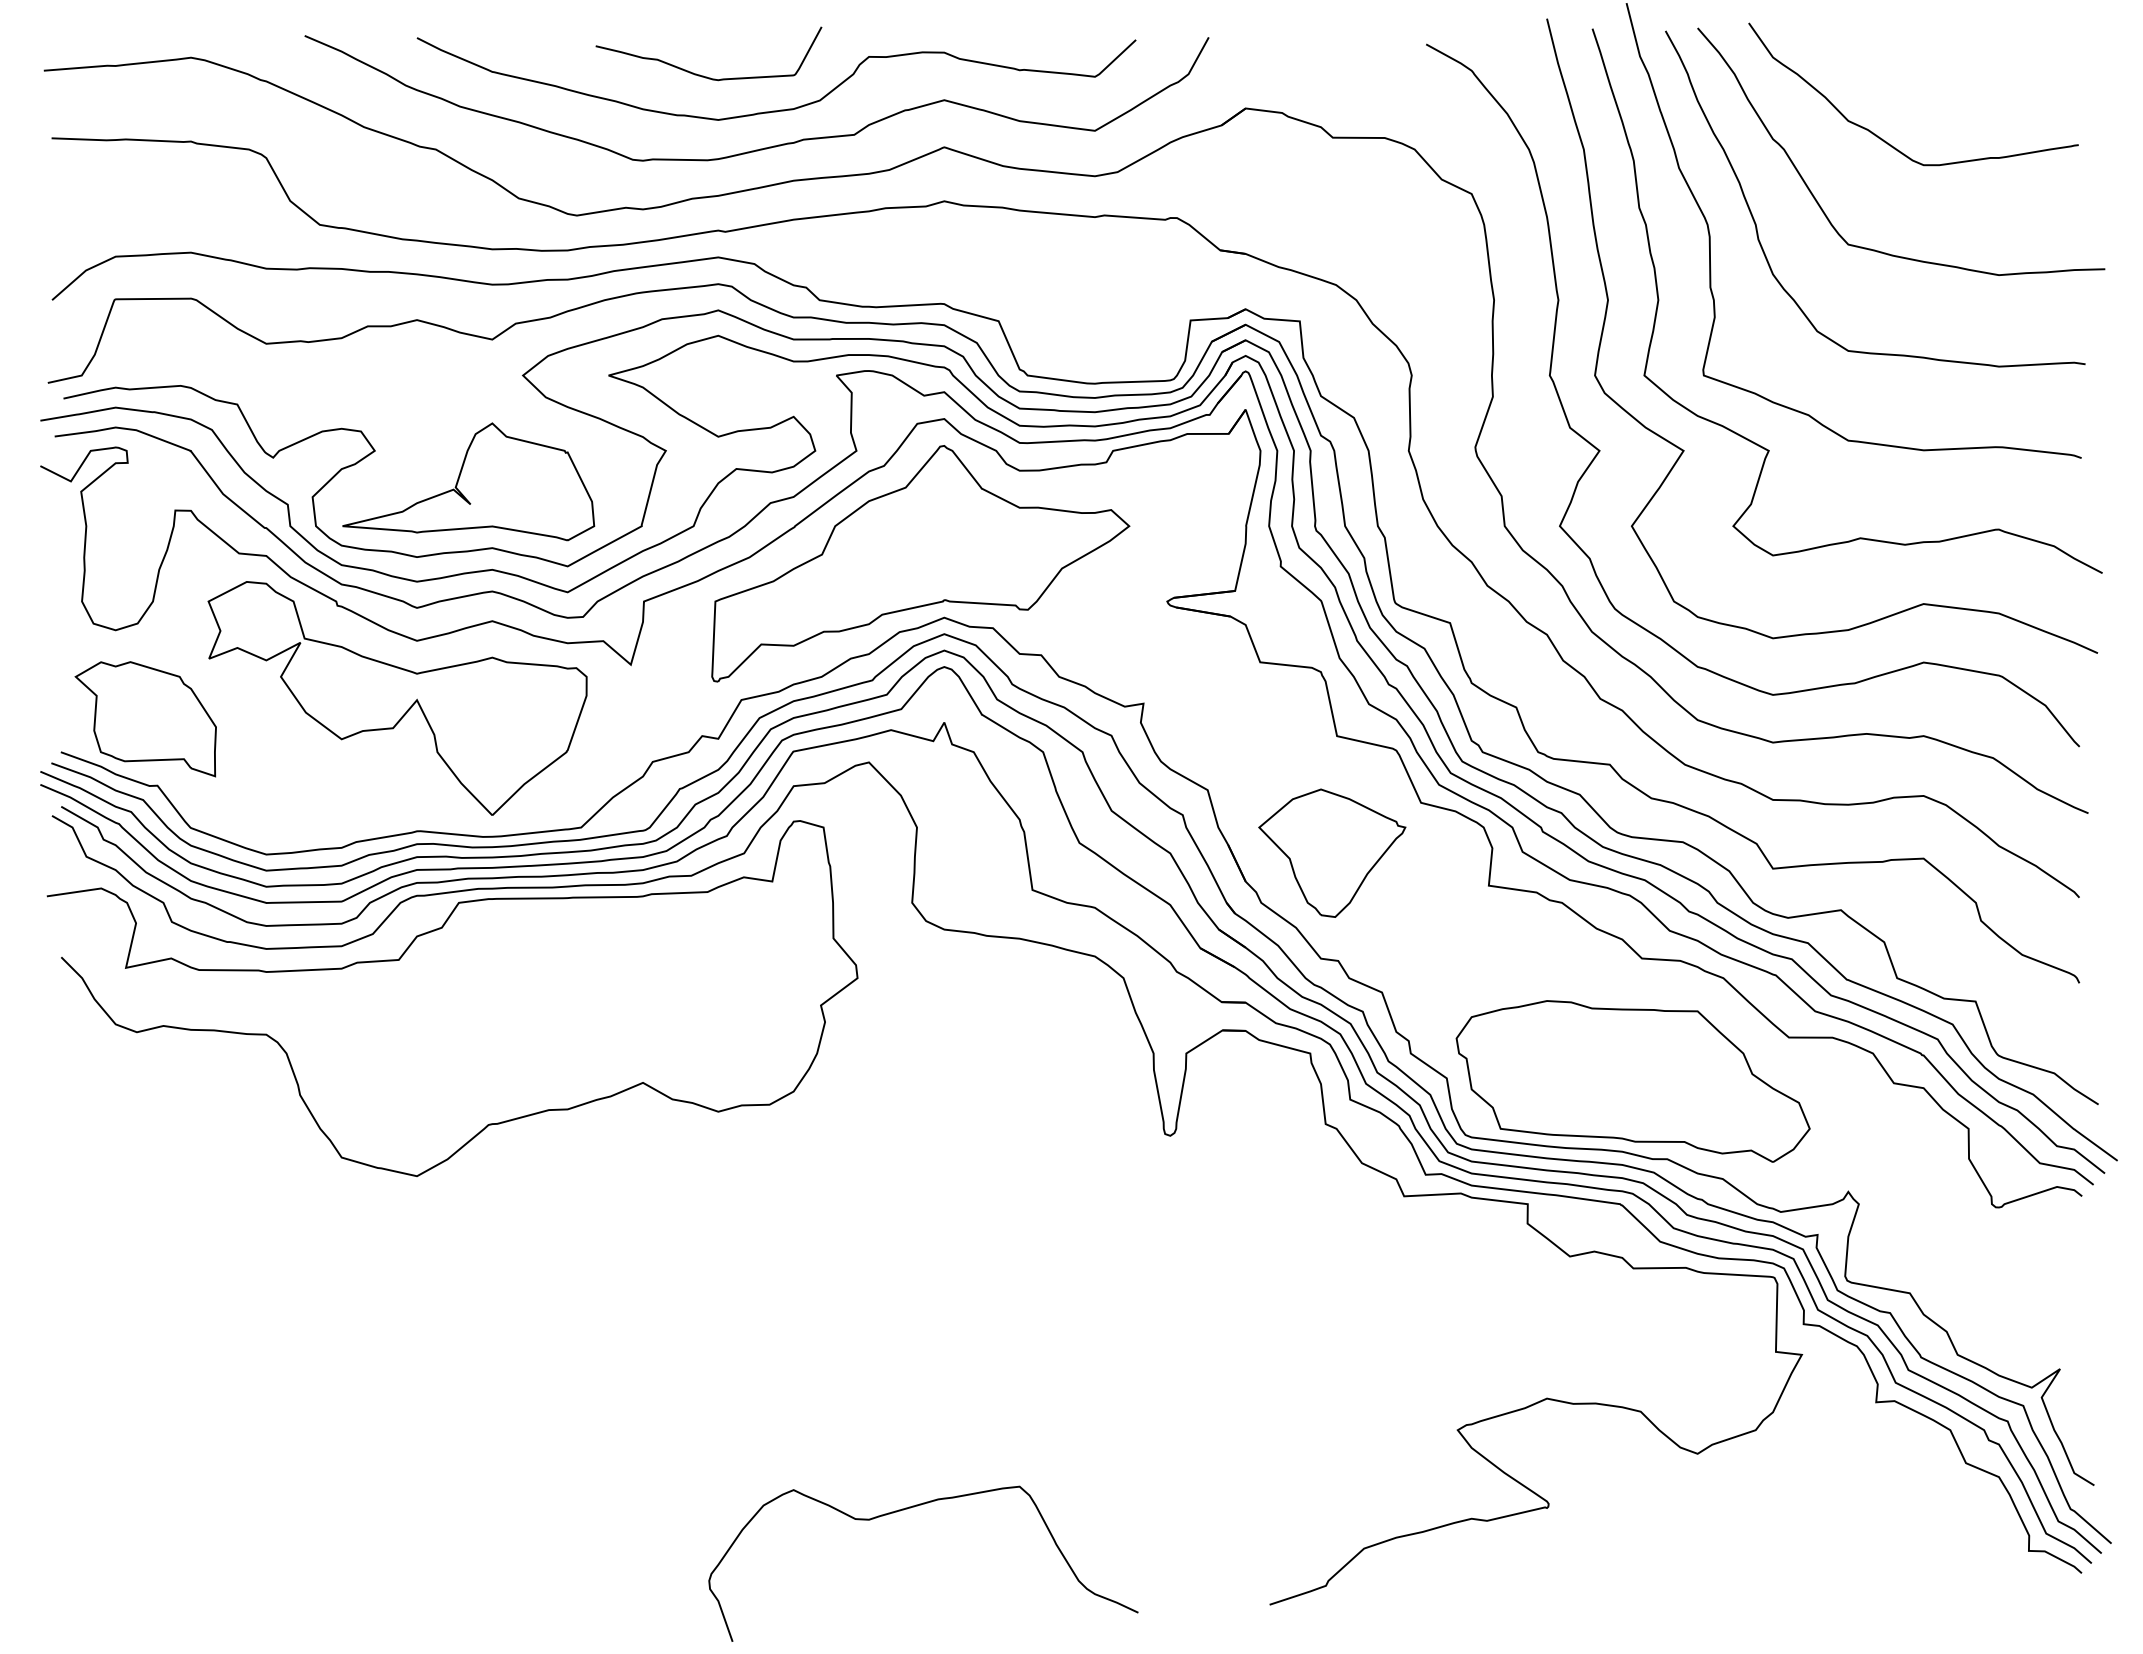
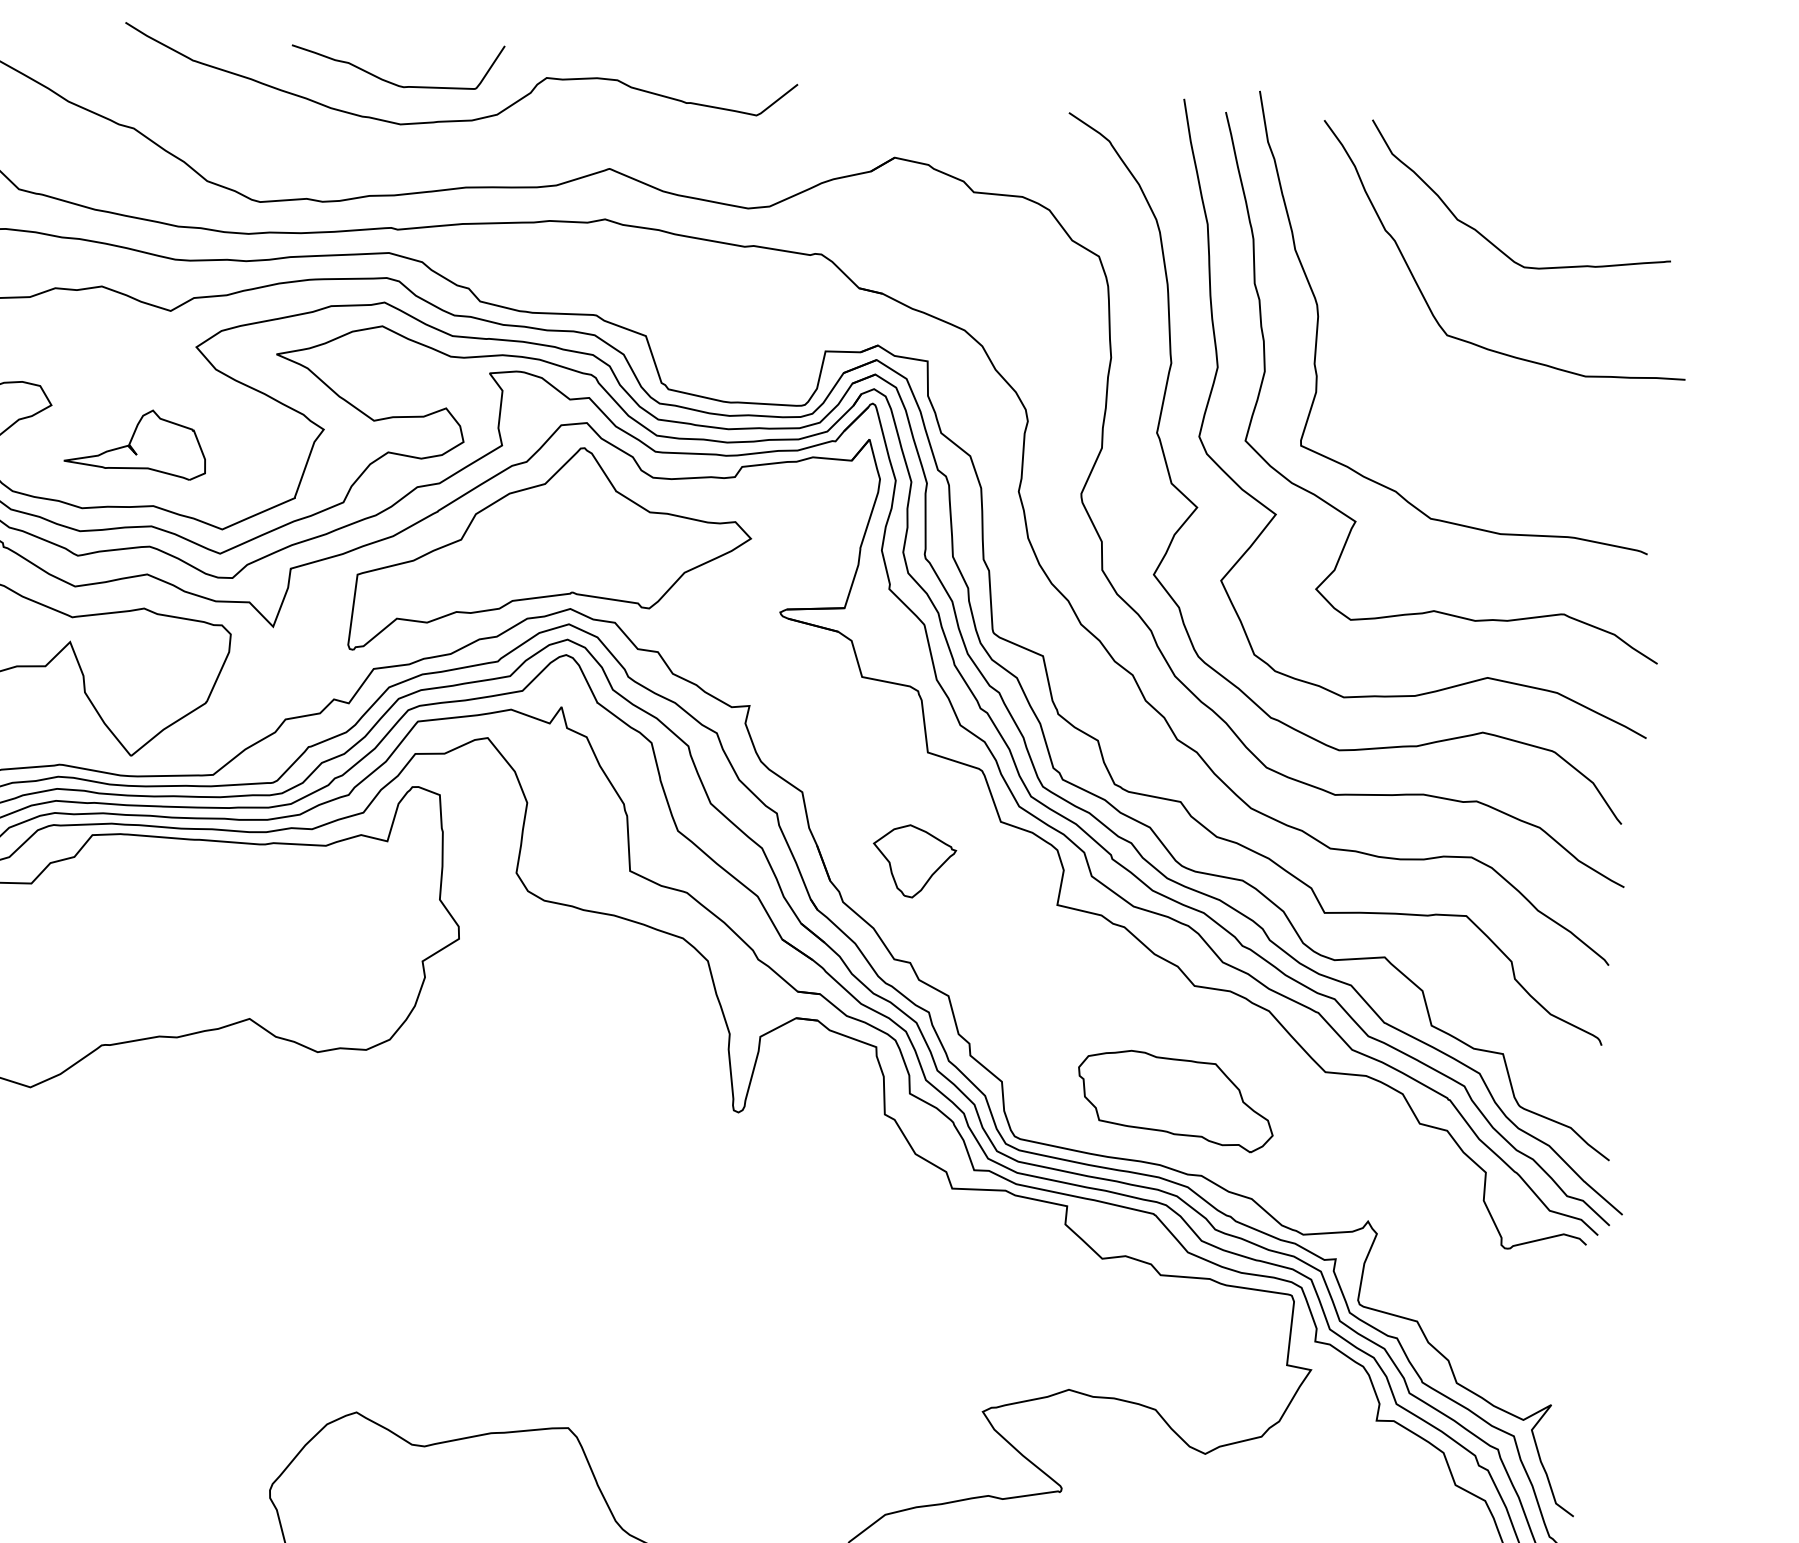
curve: (764, 147) -> (441, 154), removed
curve: (1757, 227) -> (1363, 311), removed
part: (468, 481) -> (136, 441), size x0.6
part: (1332, 852) -> (913, 860), size x0.6
part: (1632, 1081) -> (1175, 1100), size x0.6

